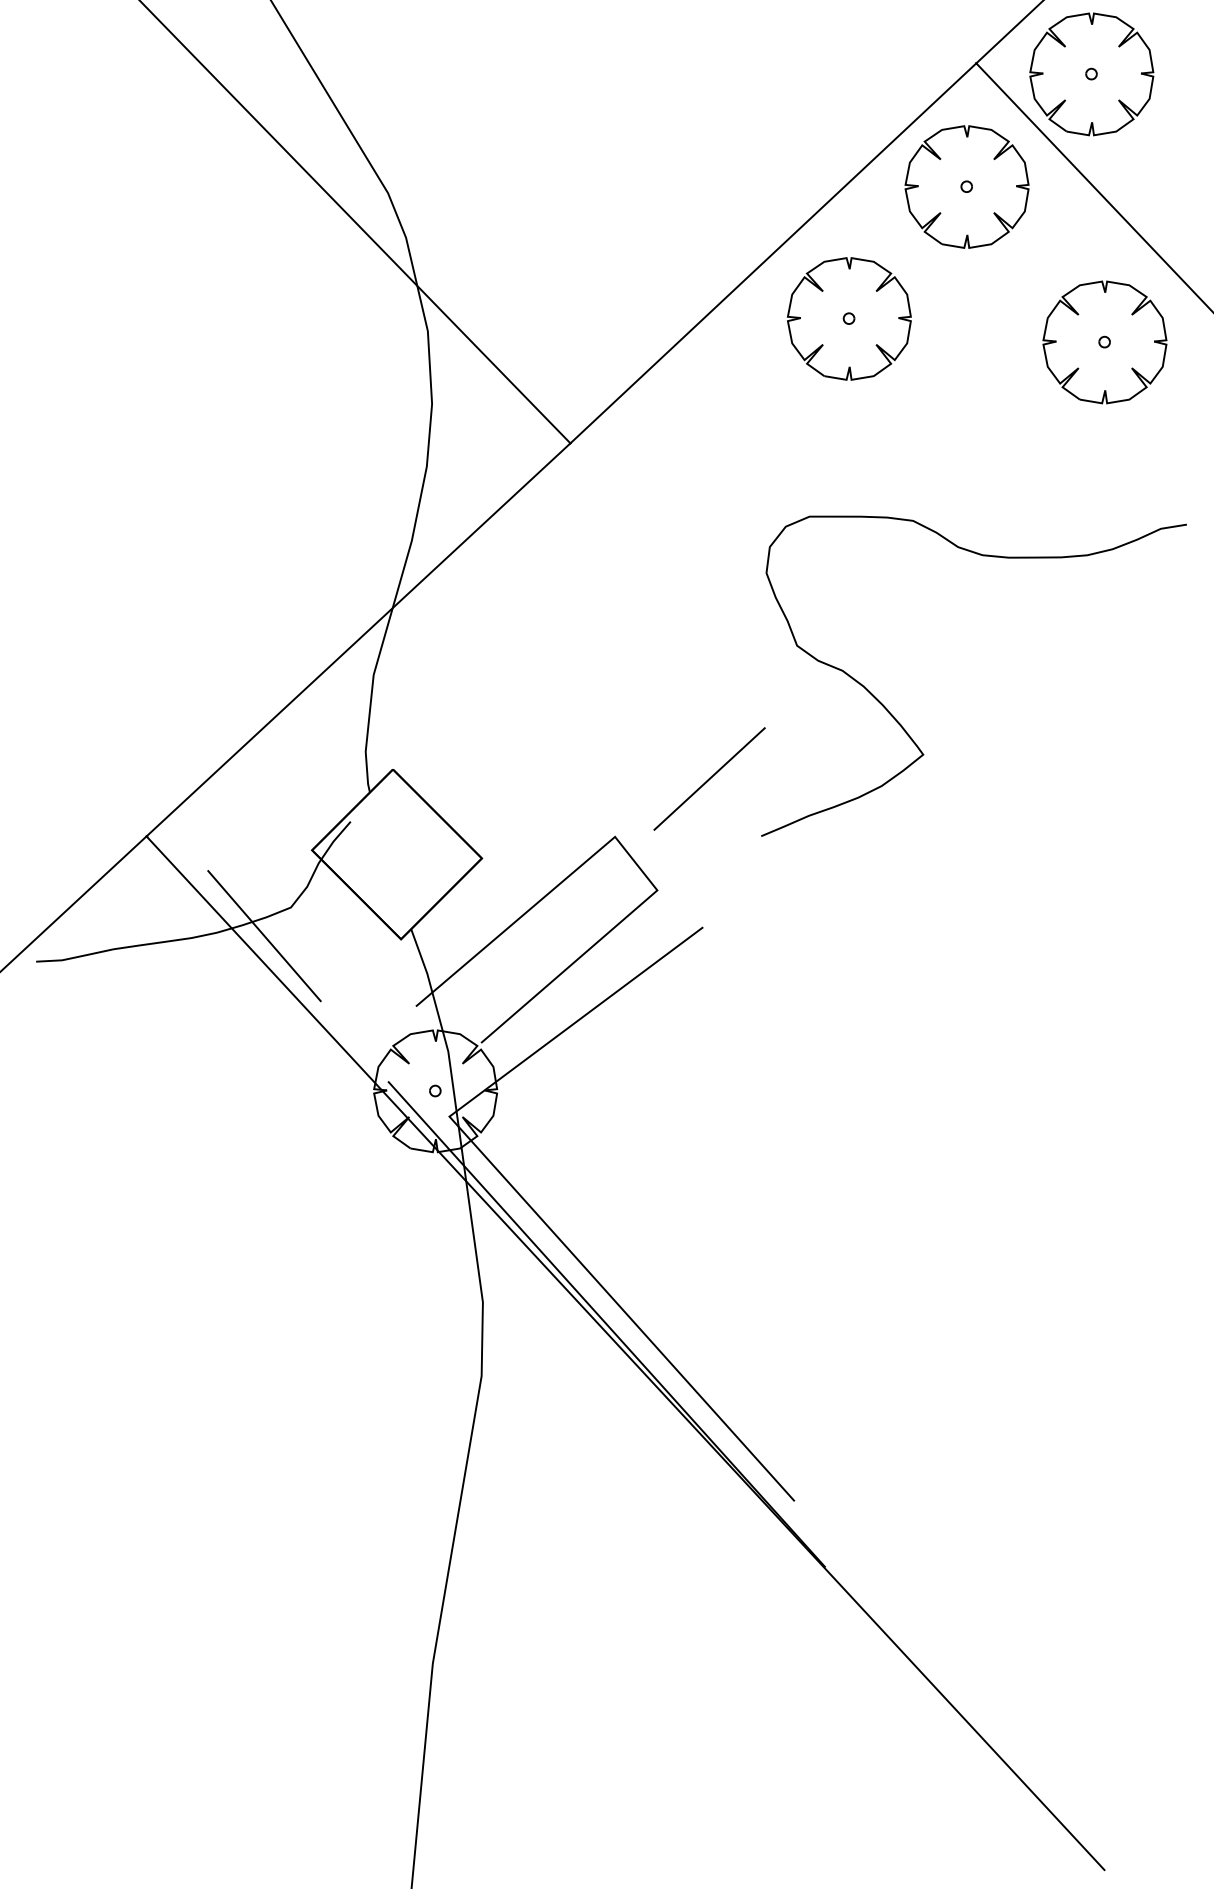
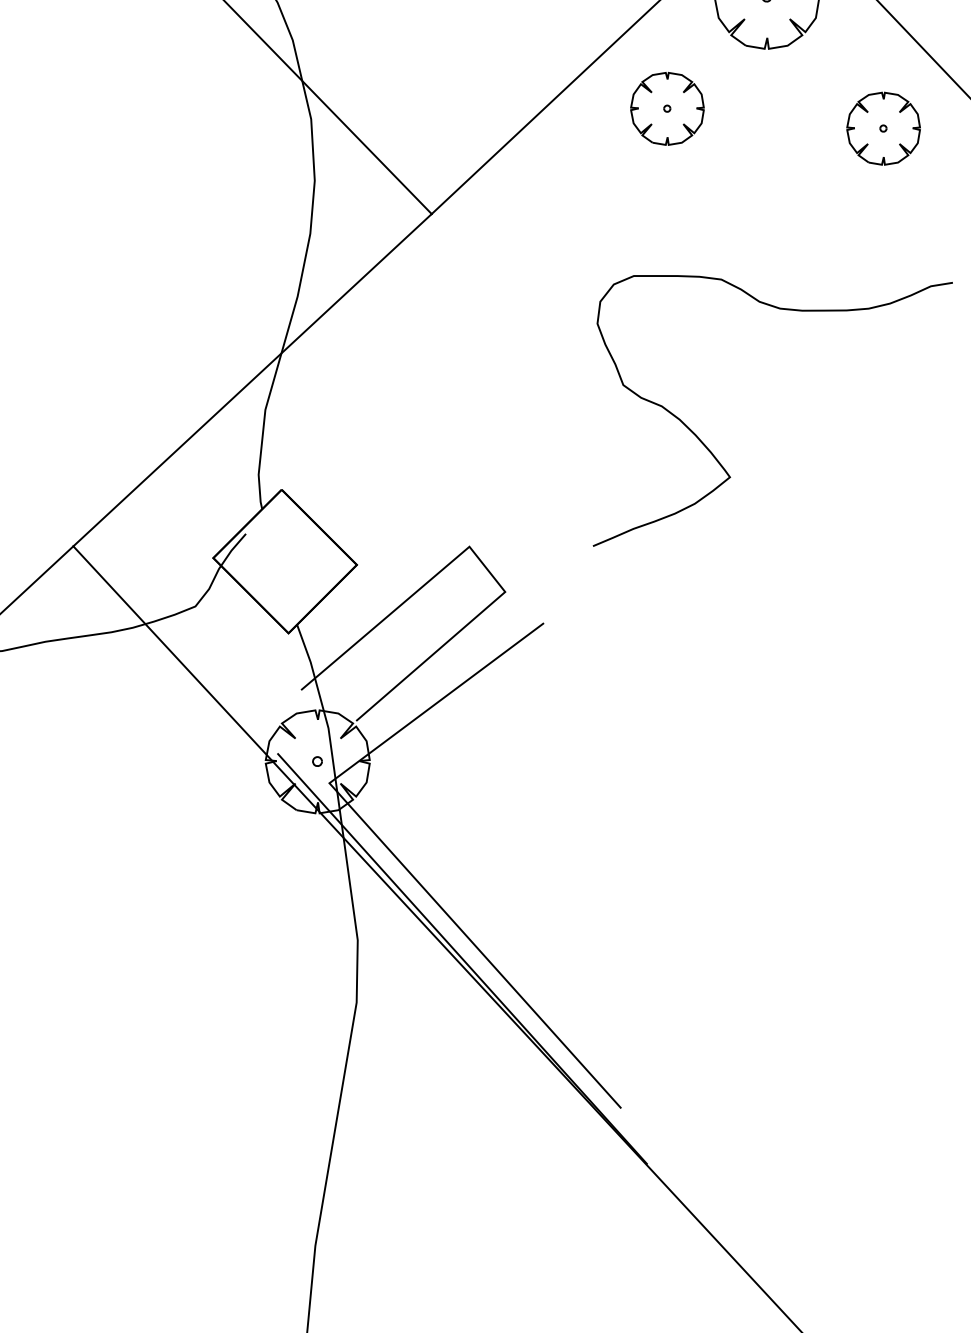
part: (848, 318) -> (666, 108), size x0.7
part: (1104, 342) -> (883, 128), size x0.7
line: (709, 778) -> (549, 497), removed
line: (264, 936) -> (173, 630), removed

